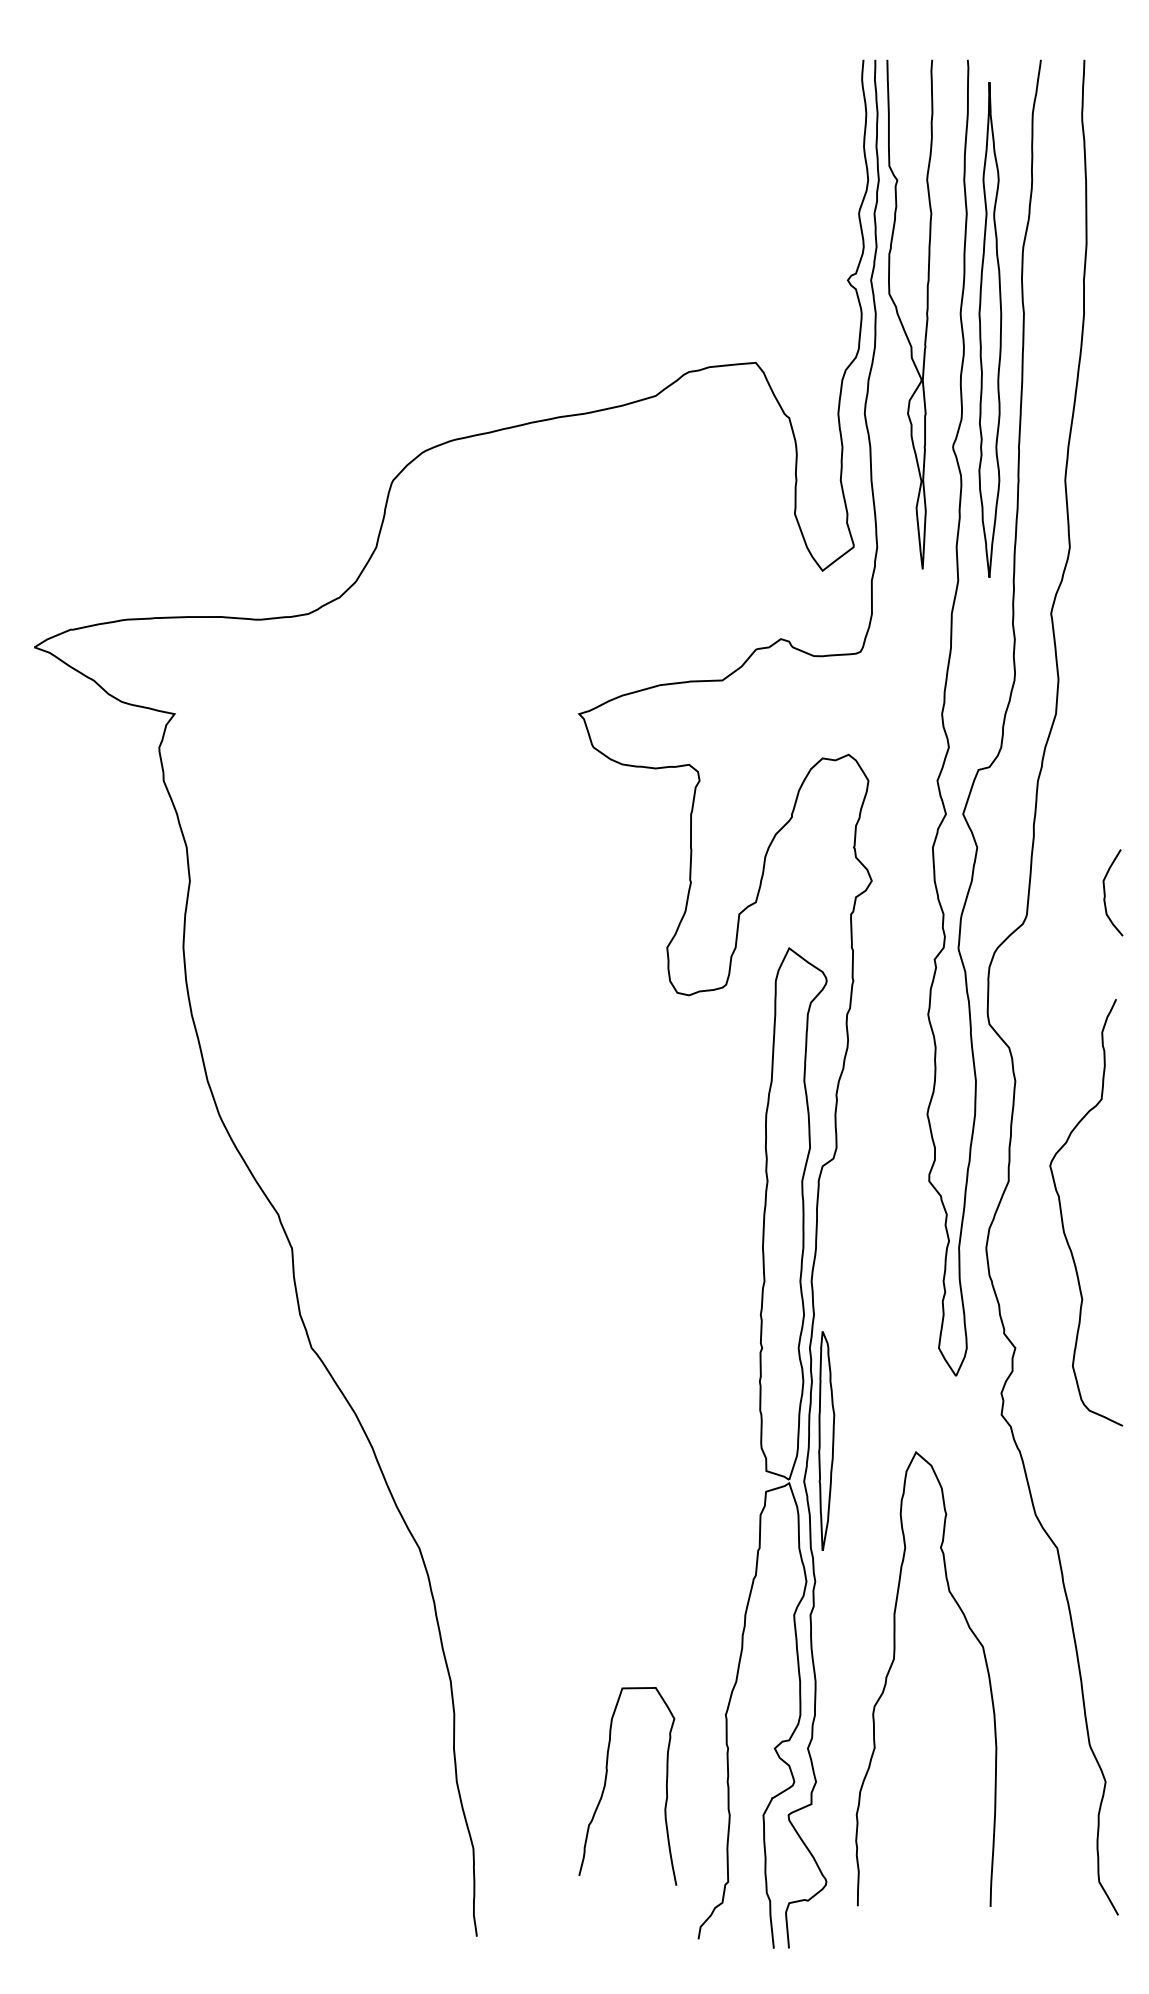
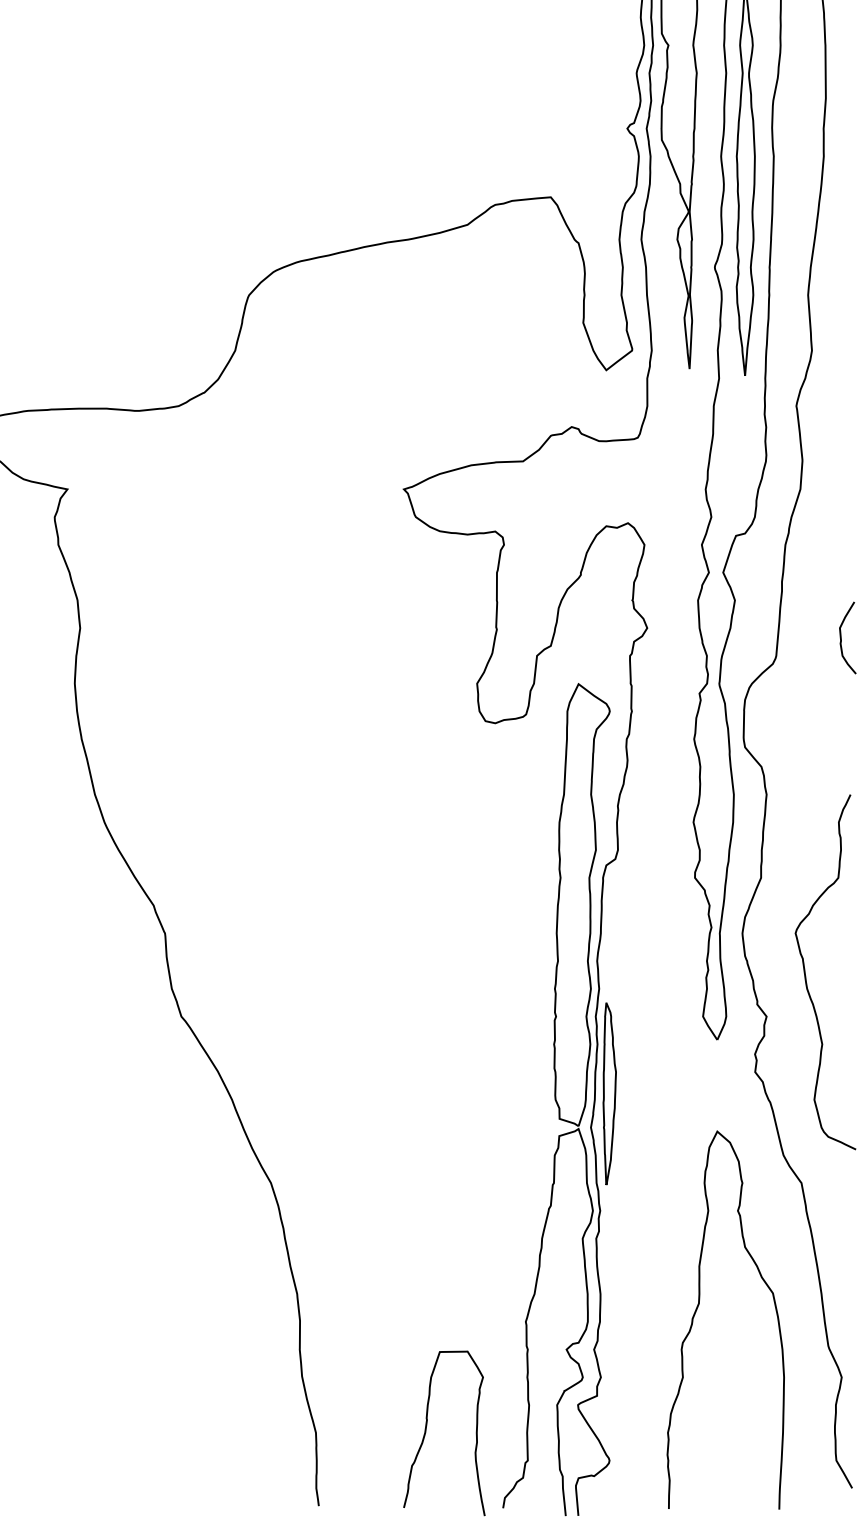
curve: (1062, 1213) -> (805, 972), moved
curve: (893, 1663) -> (698, 1307), moved
curve: (606, 1782) -> (426, 1430), moved

